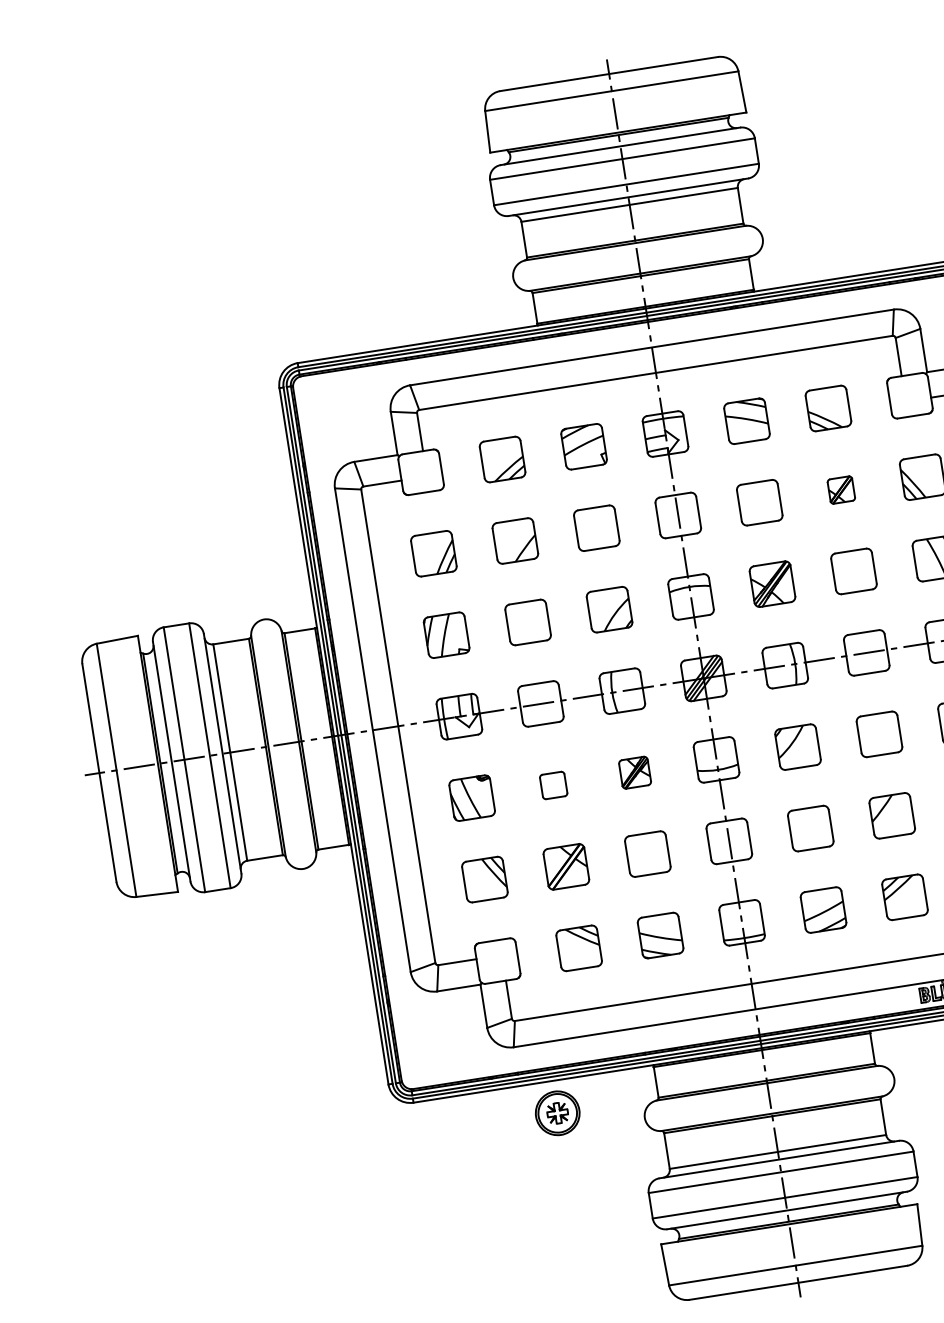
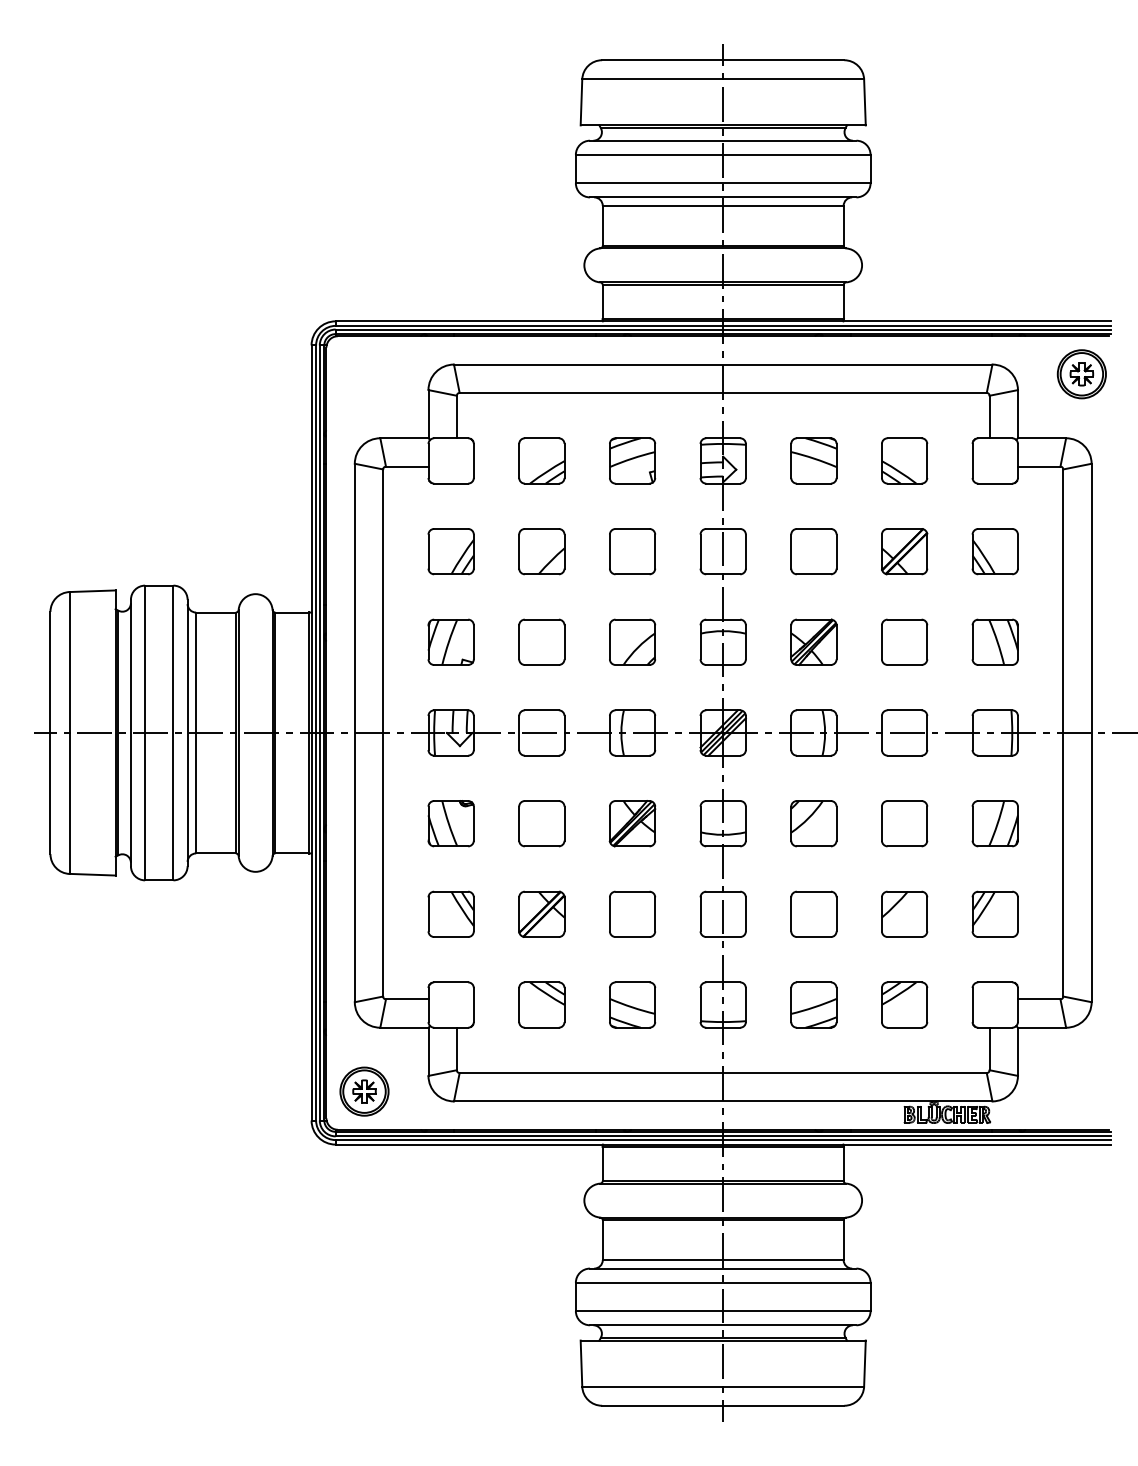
part: (841, 489) -> (904, 551), size x1.67
part: (635, 772) -> (632, 823), size x1.43
part: (553, 785) -> (541, 823), size x1.67
part: (557, 1113) -> (364, 1091), moved

